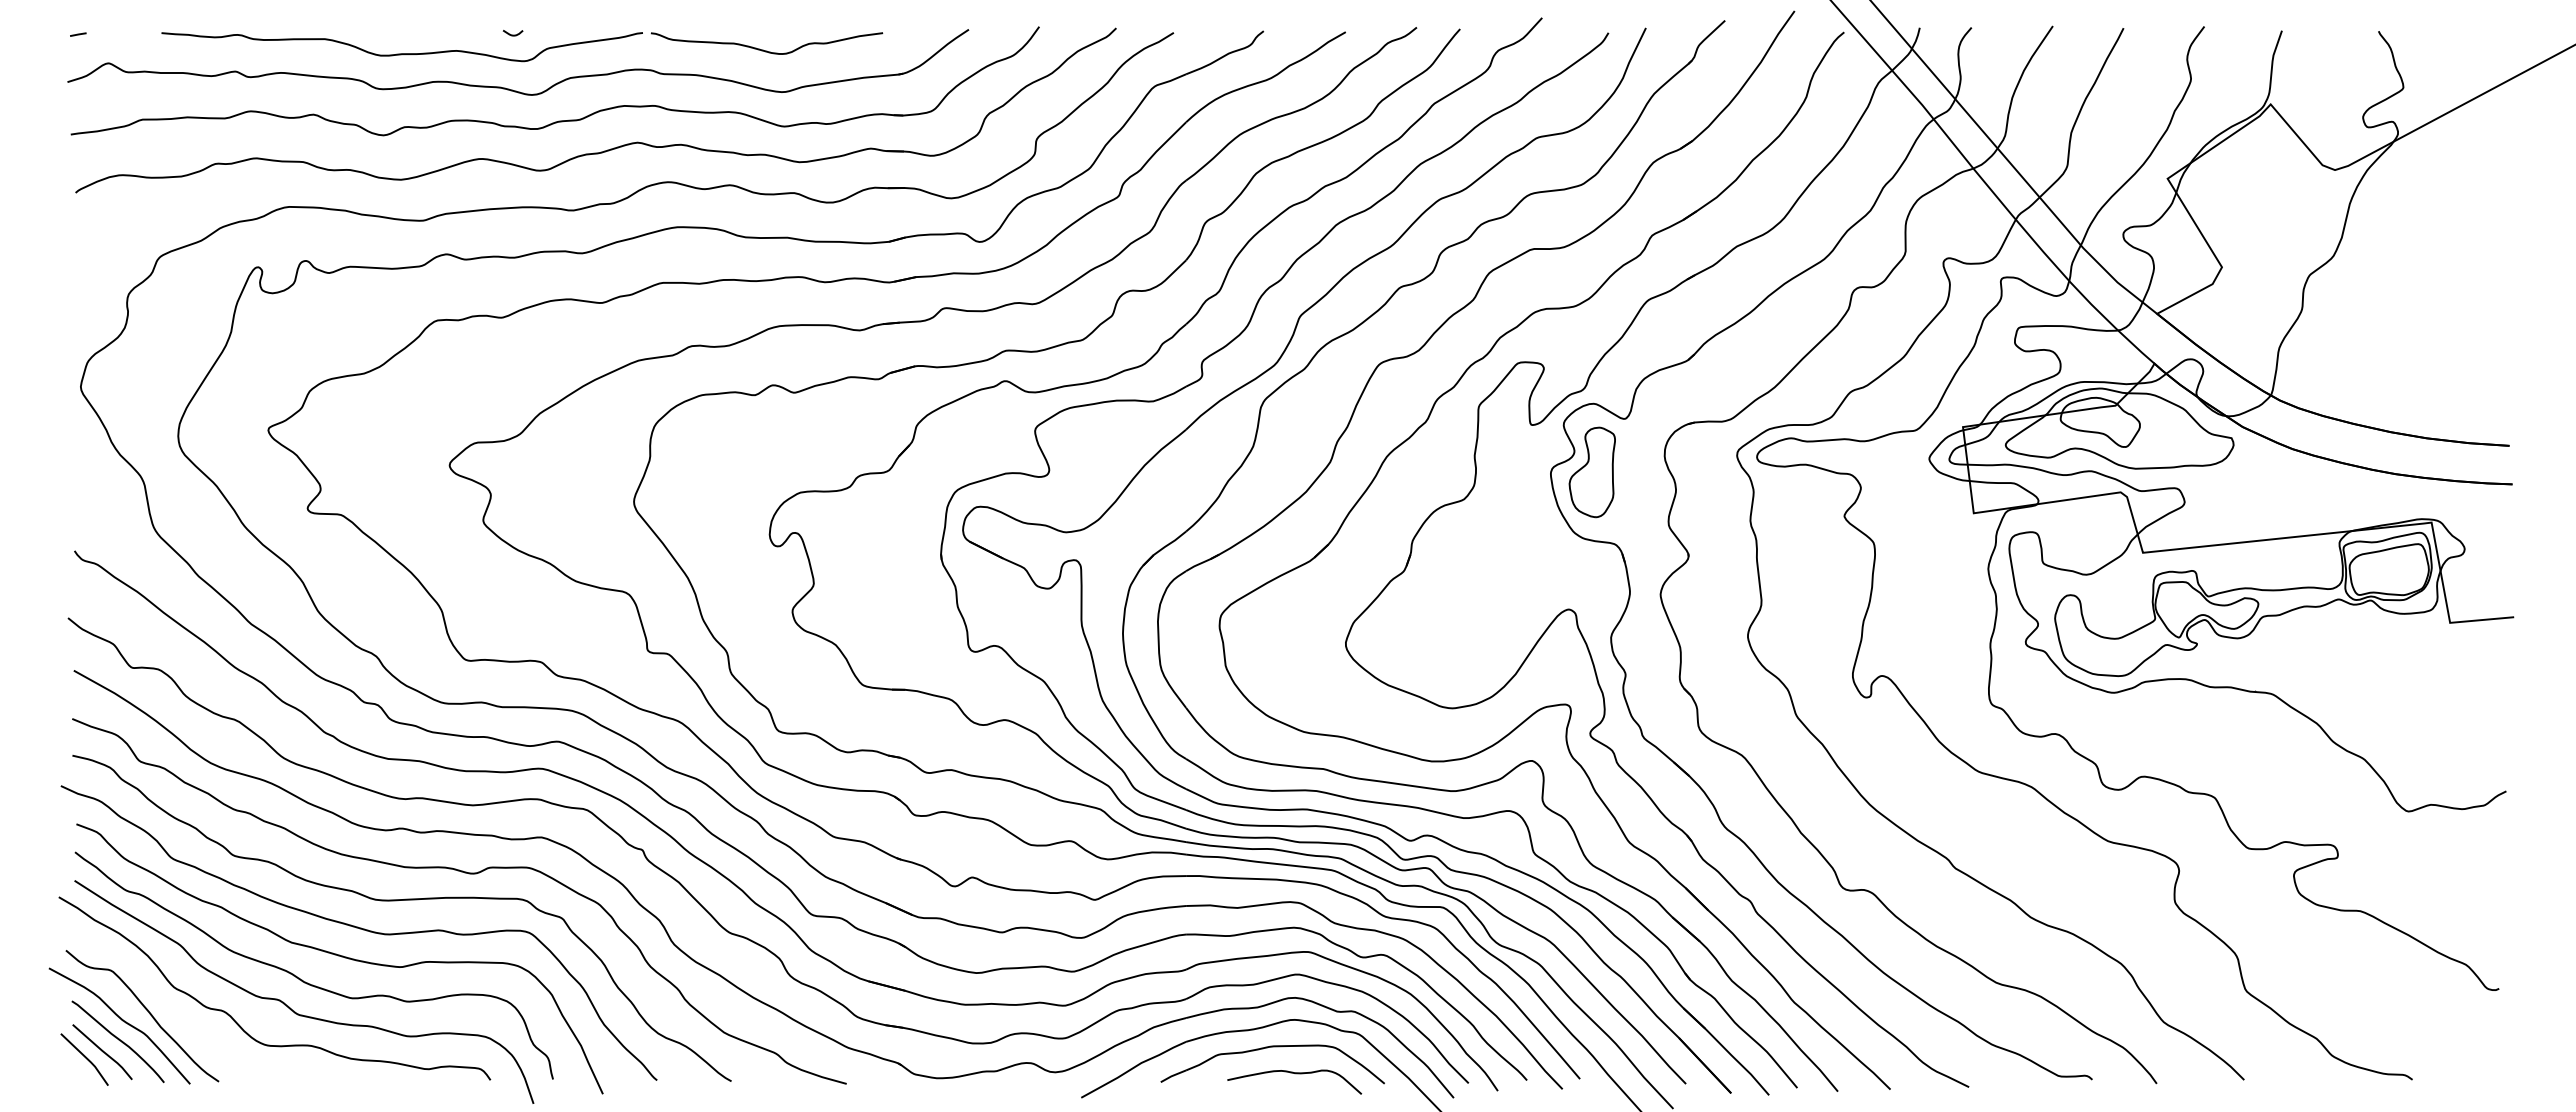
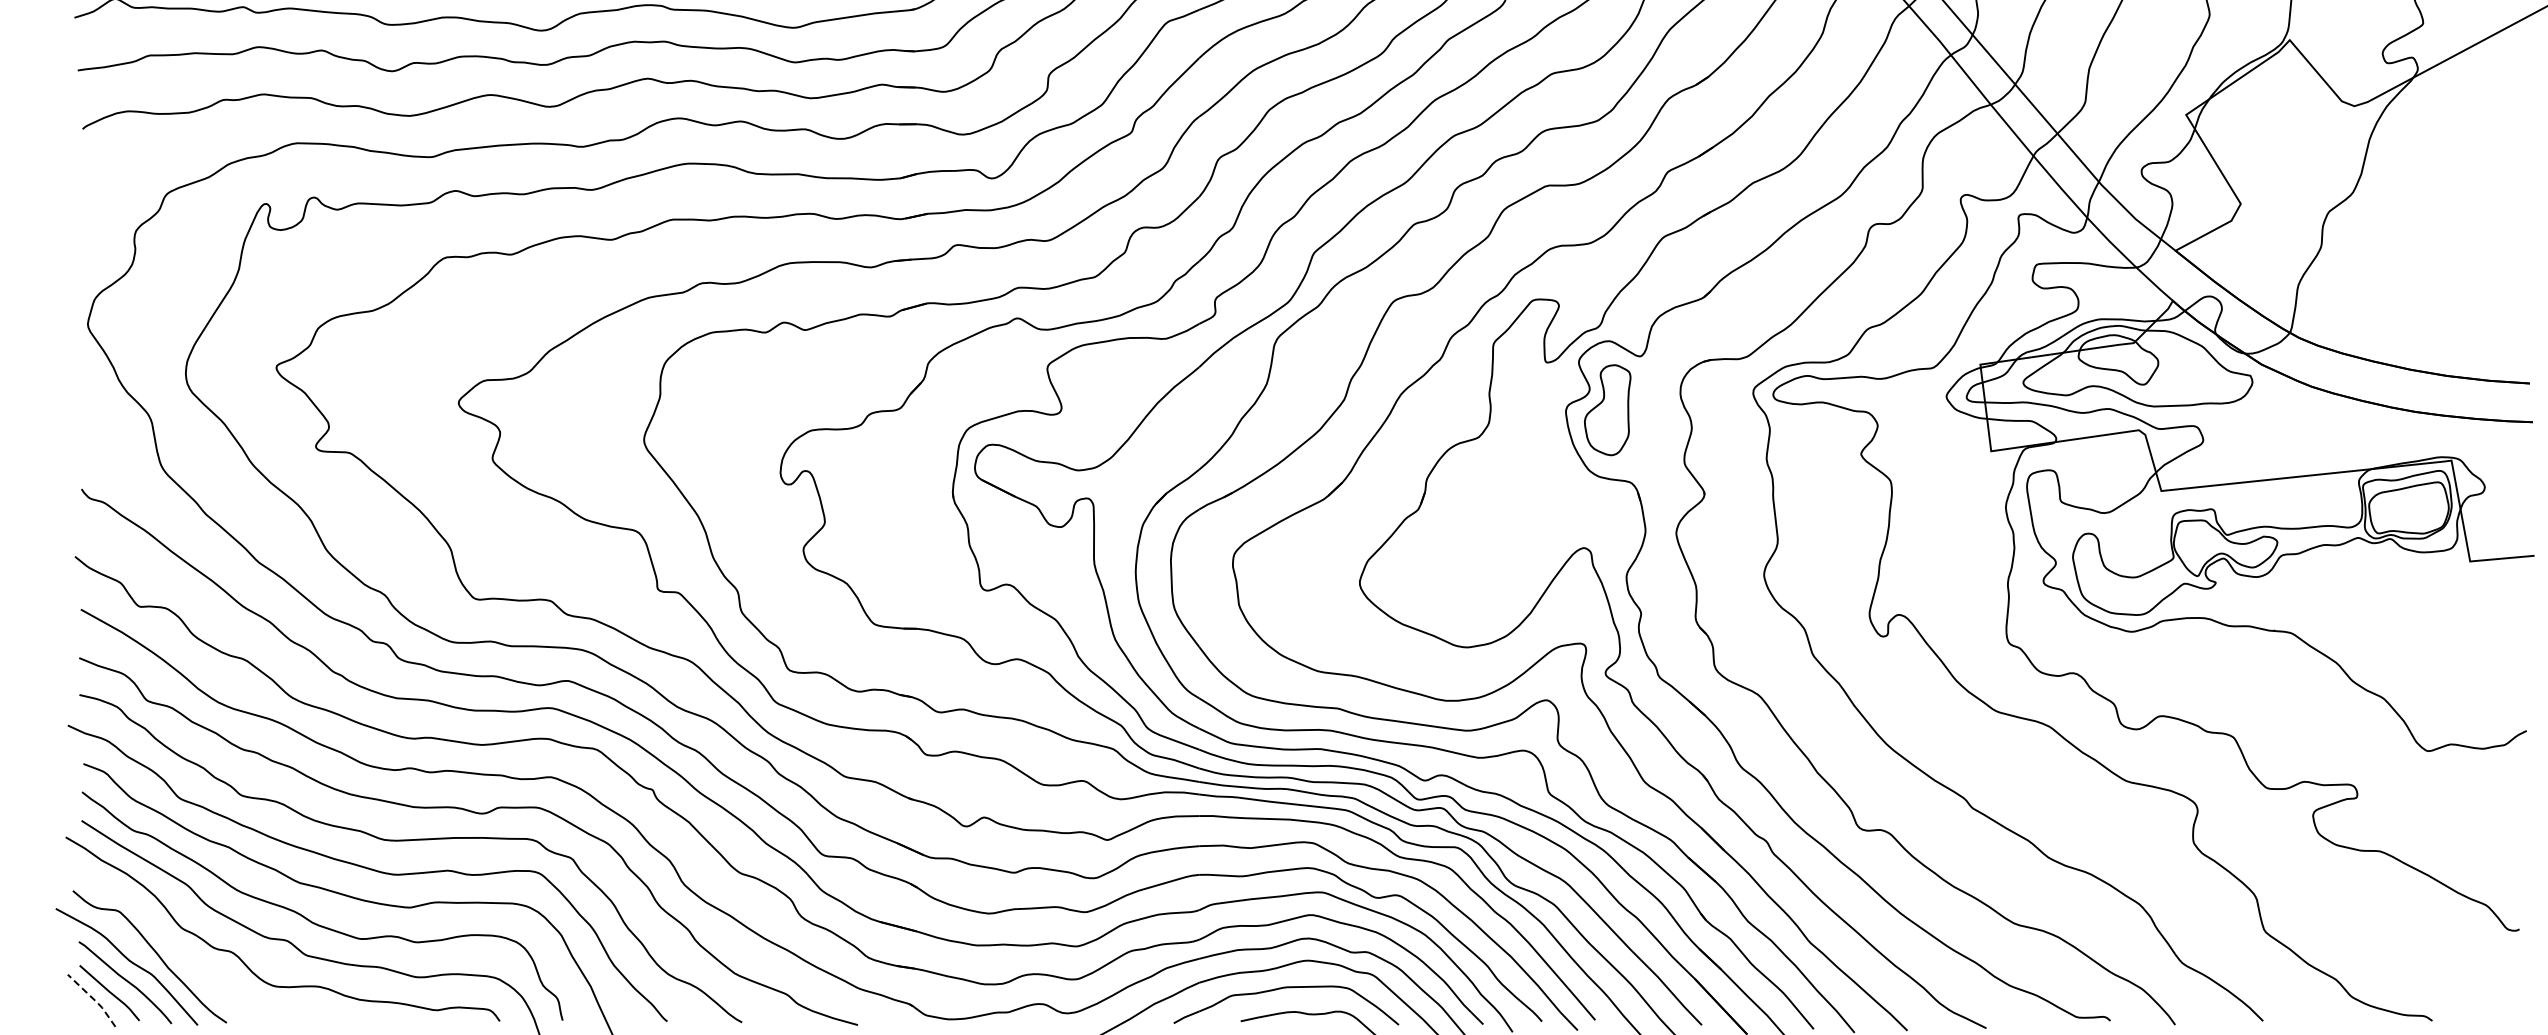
line: (87, 1059) -> (94, 1000), solid -> dashed

